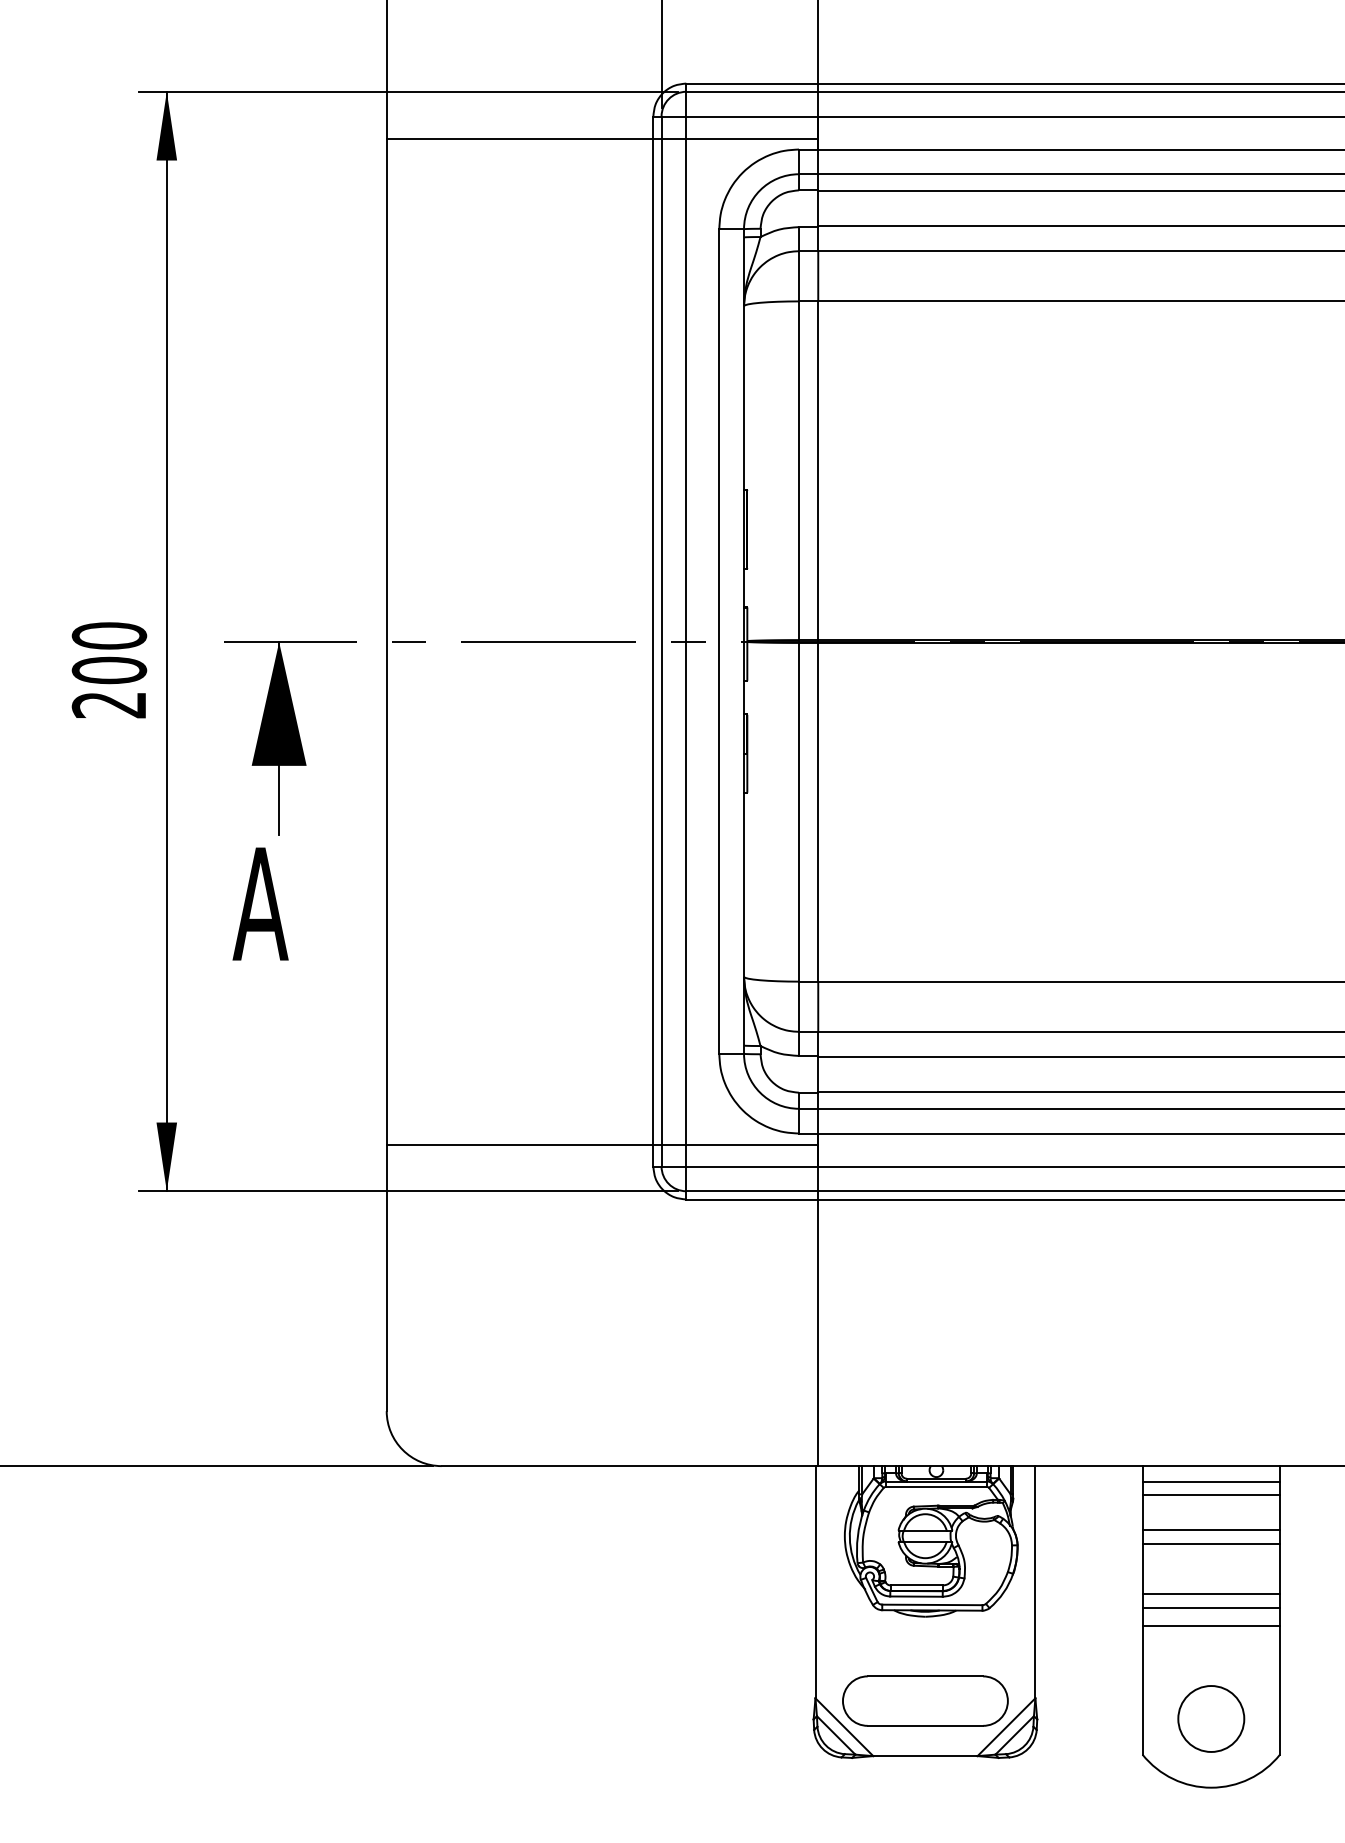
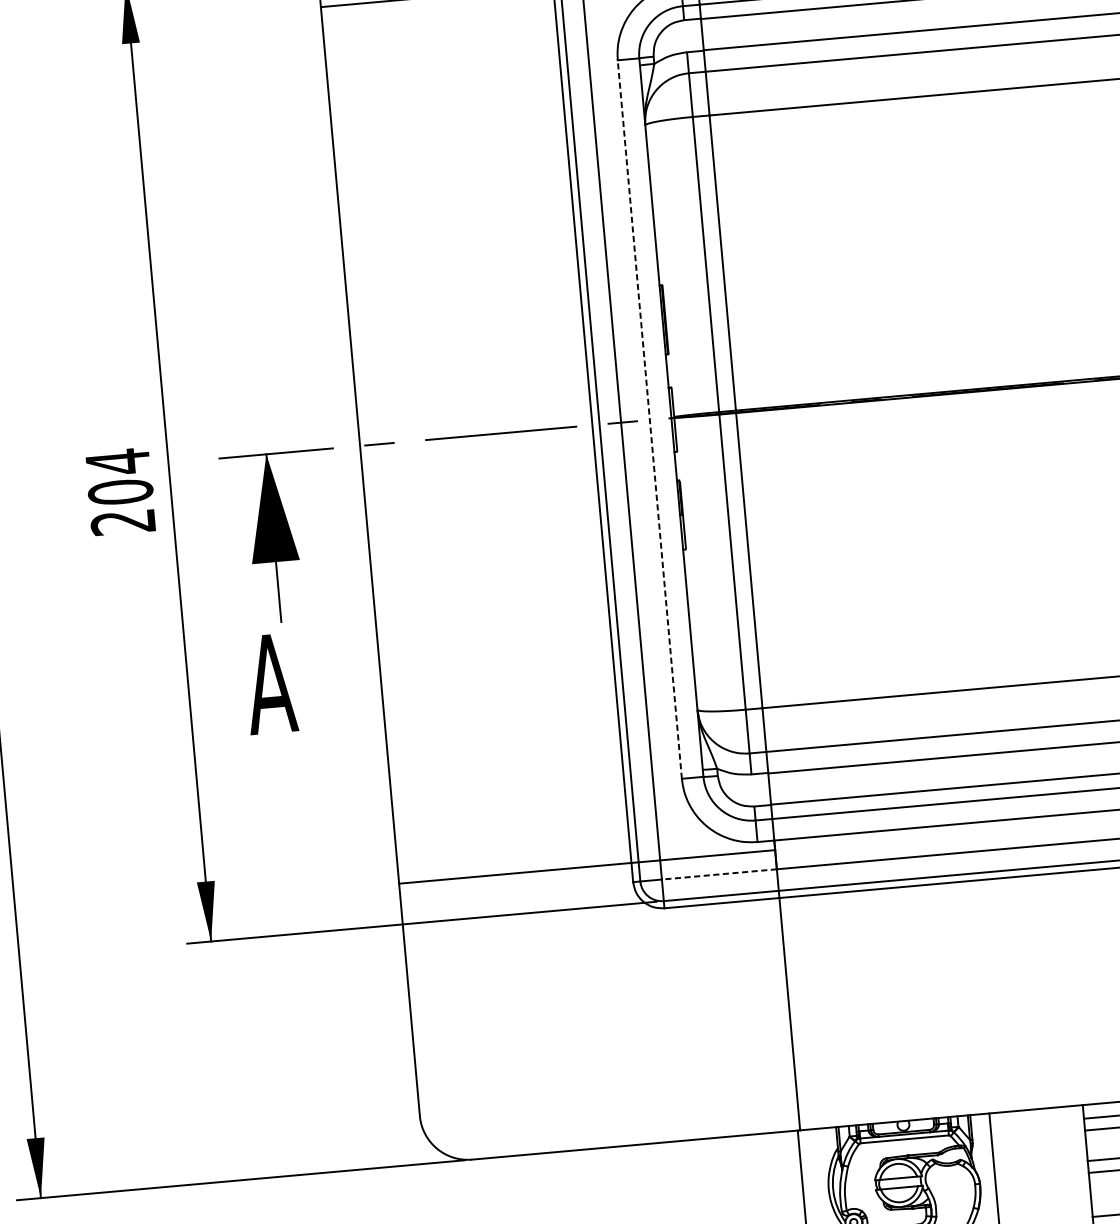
text: (109, 635) -> (118, 461), 200 -> 204
line: (719, 641) -> (650, 419), solid -> dashed
line: (752, 1166) -> (719, 874), solid -> dashed

